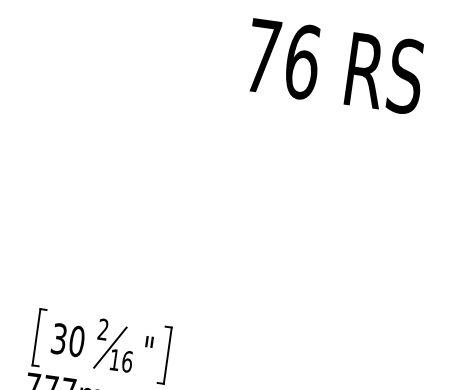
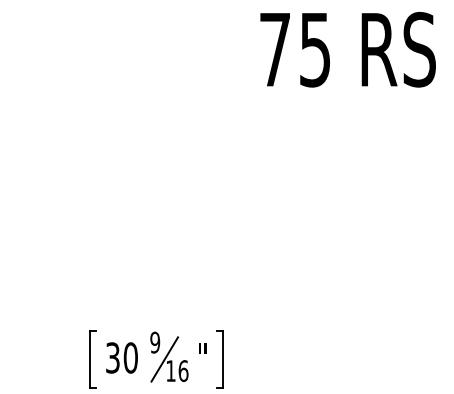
text: (302, 61) -> (315, 49), 76 -> 75
text: (103, 329) -> (155, 342), 2 -> 9

